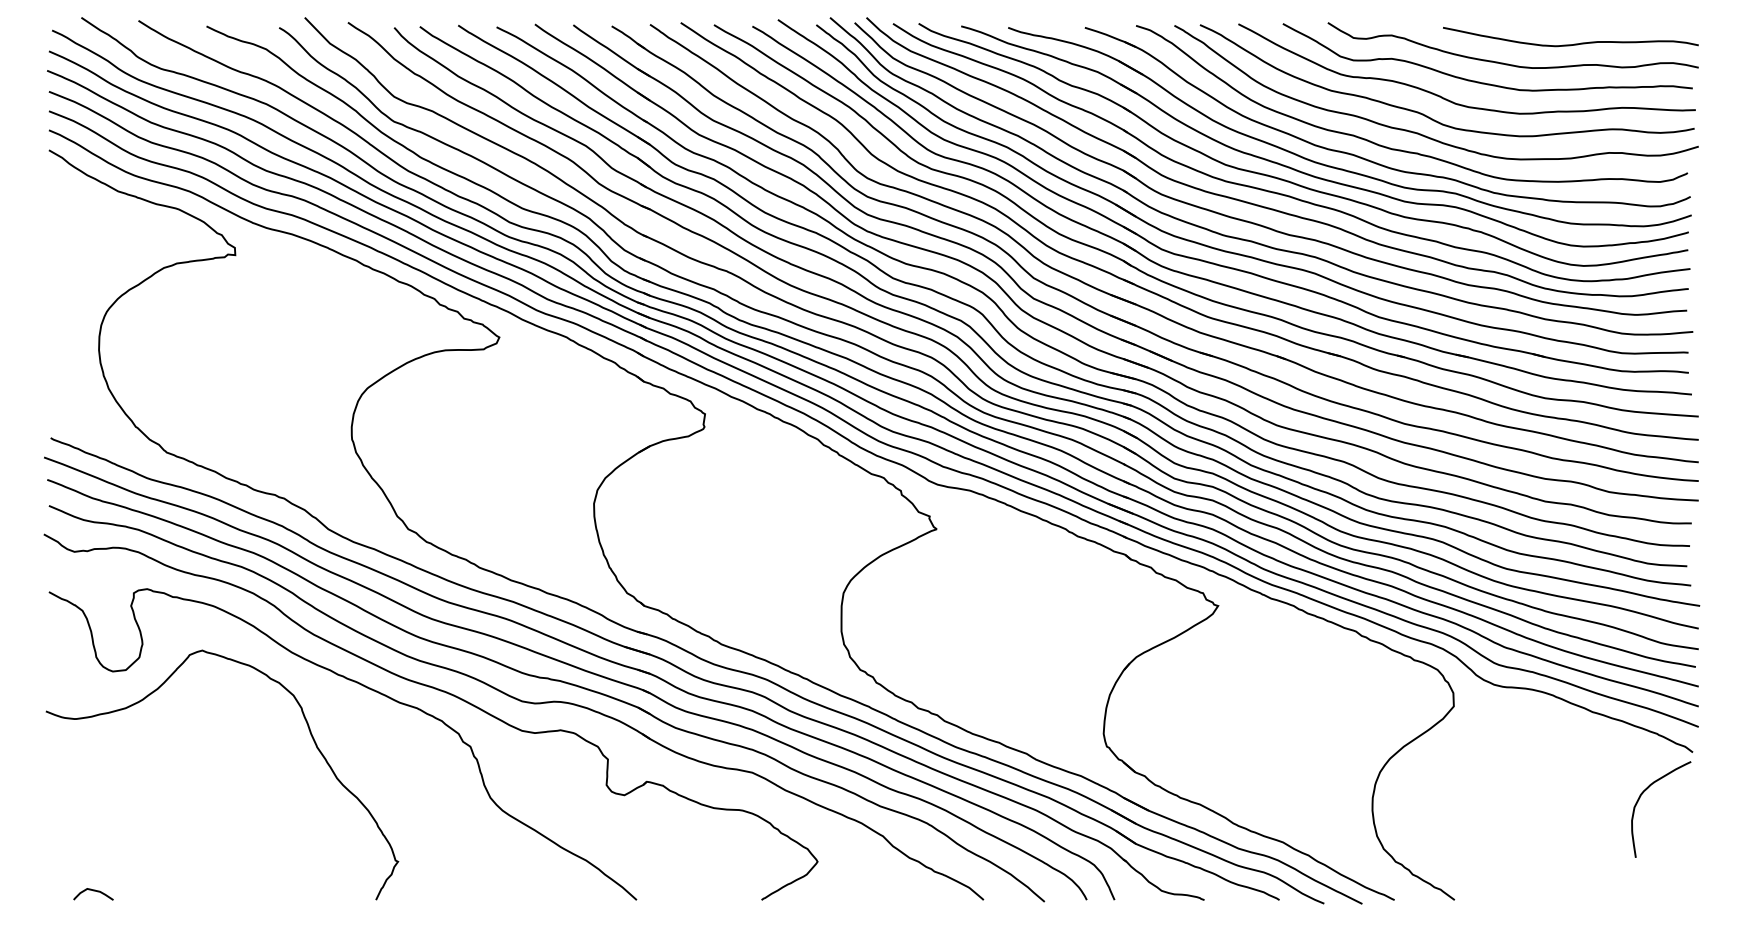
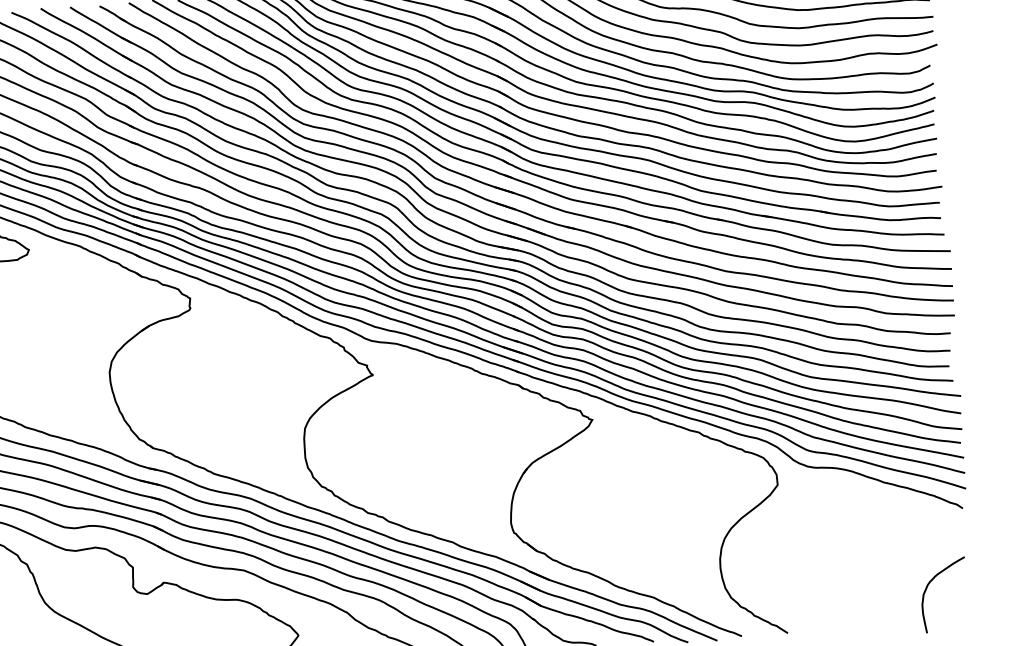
curve: (1640, 798) -> (927, 587), moved

